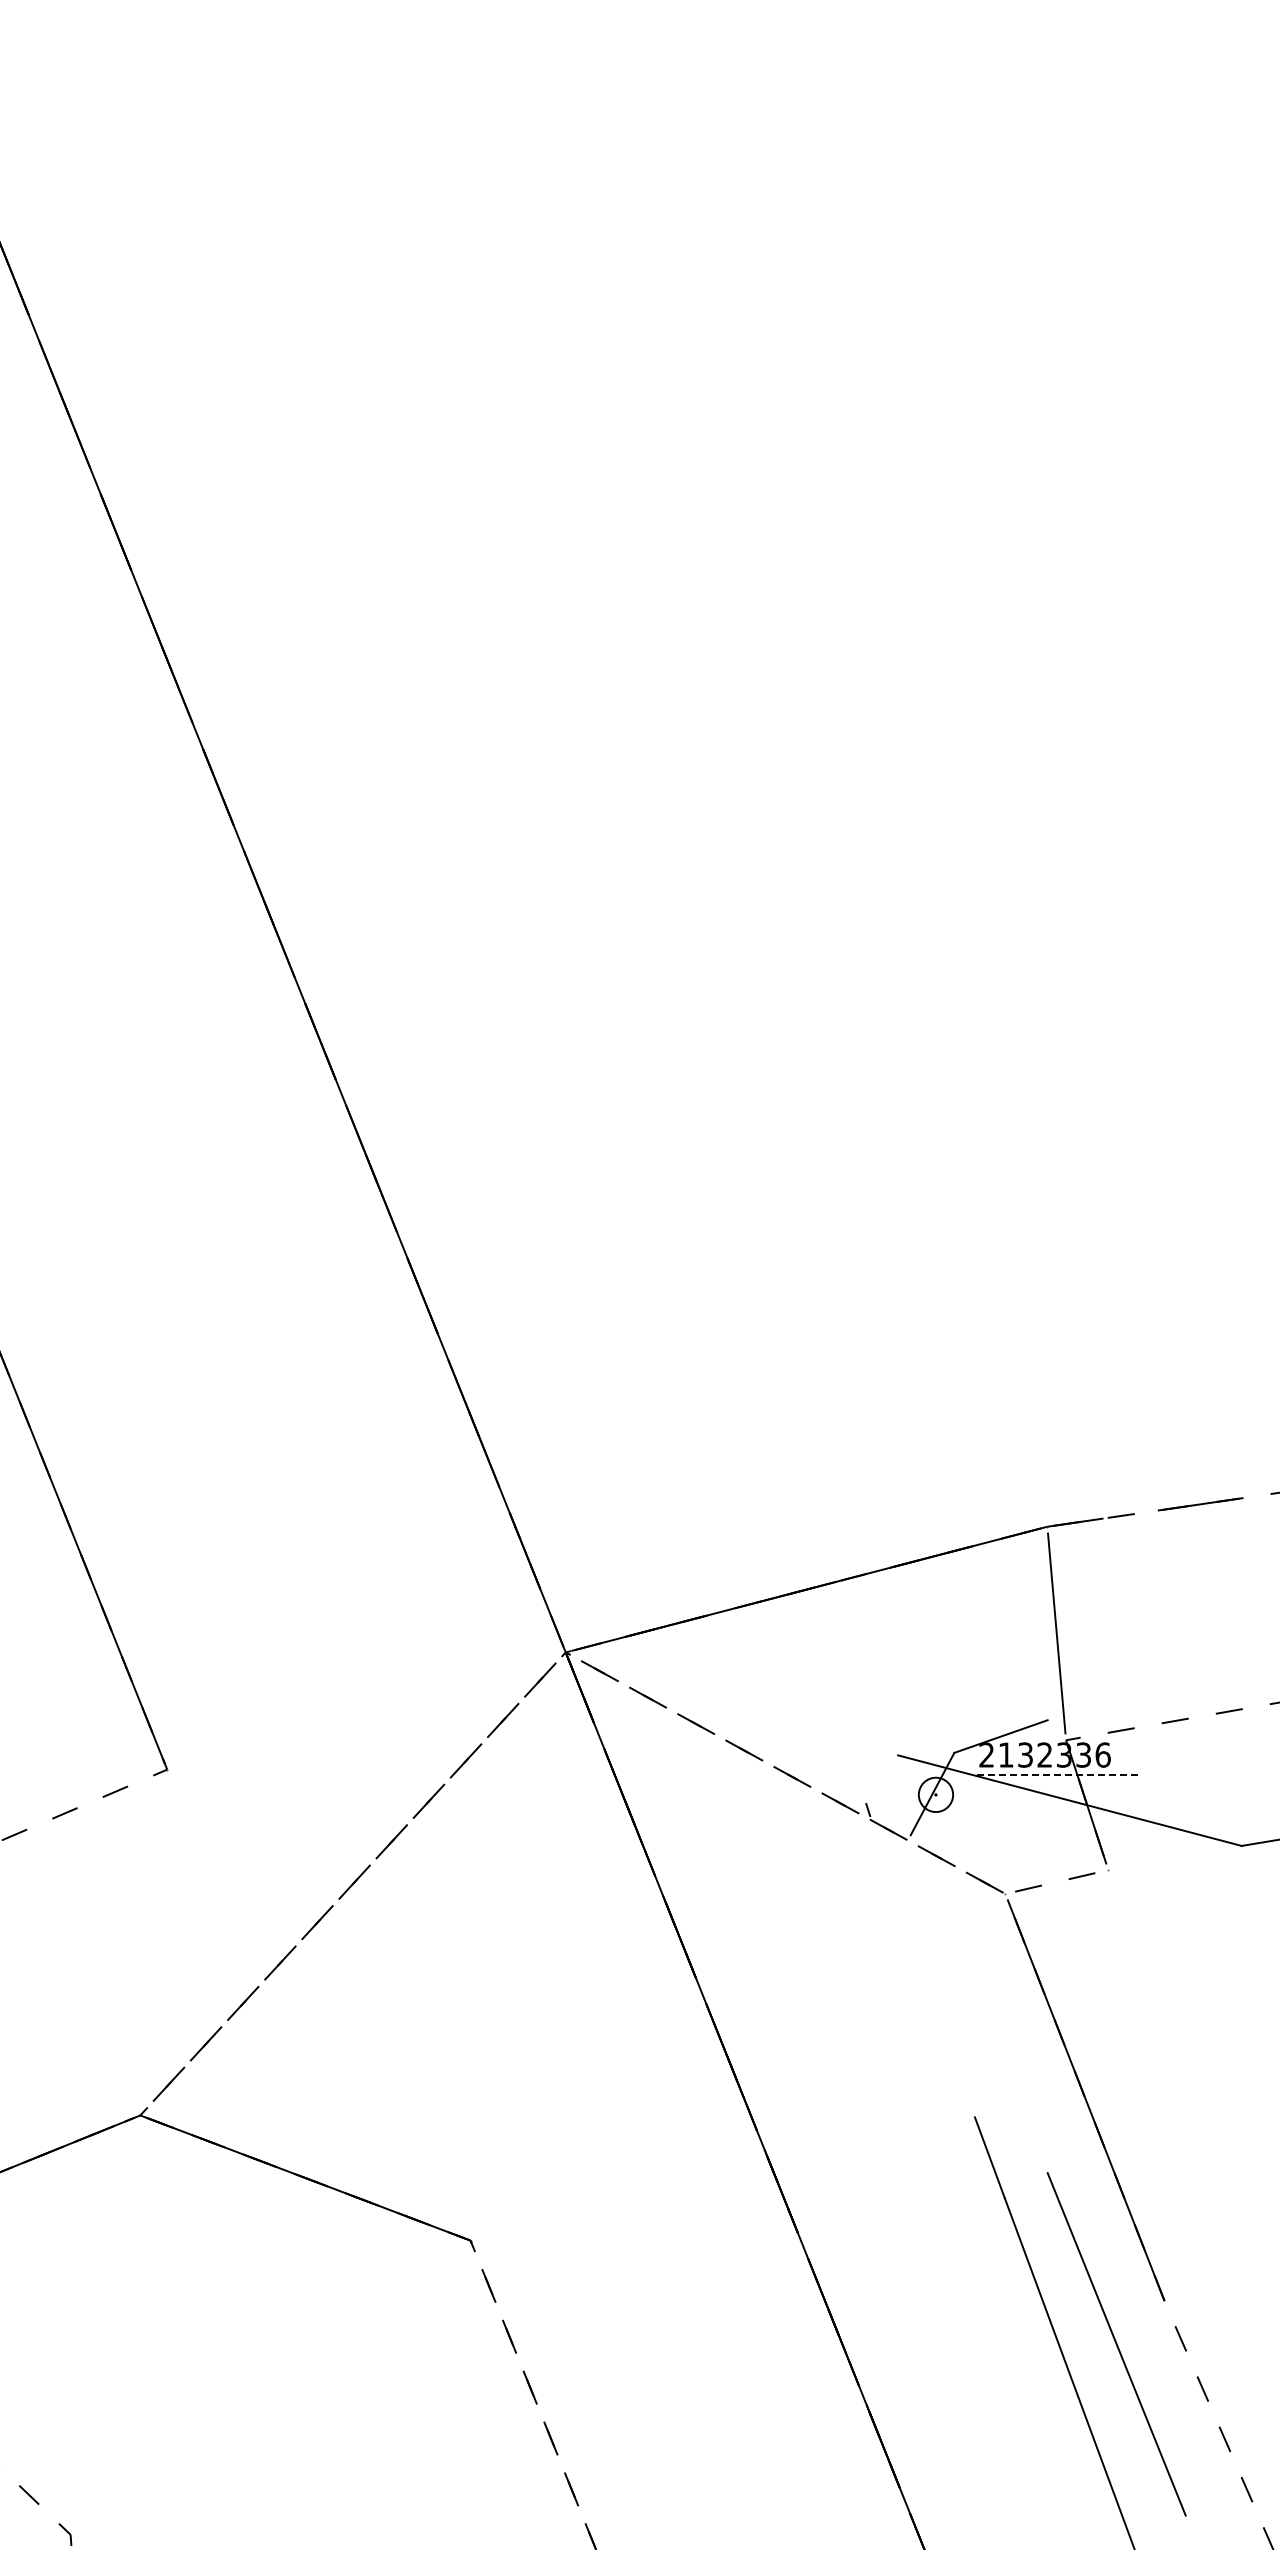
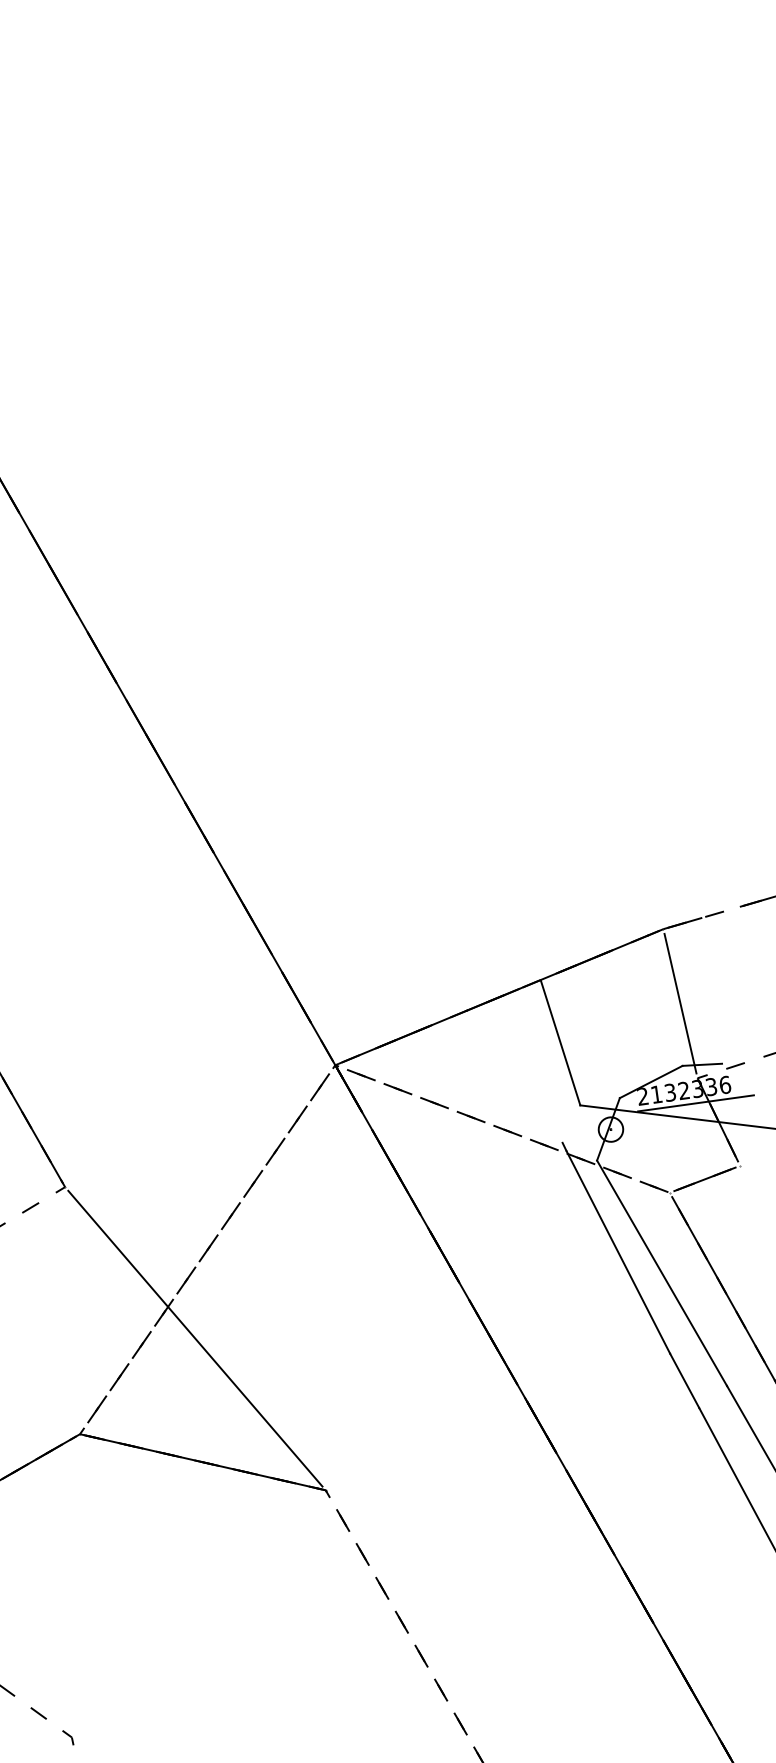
line: (882, 1664) -> (560, 1042), added
line: (1074, 1722) -> (701, 1064), added
line: (1059, 1774) -> (696, 1103), dashed -> solid
line: (1056, 1881) -> (704, 1179), added
line: (922, 1966) -> (618, 1252), added
line: (318, 2004) -> (195, 1338), added
line: (978, 2004) -> (661, 1273), added

